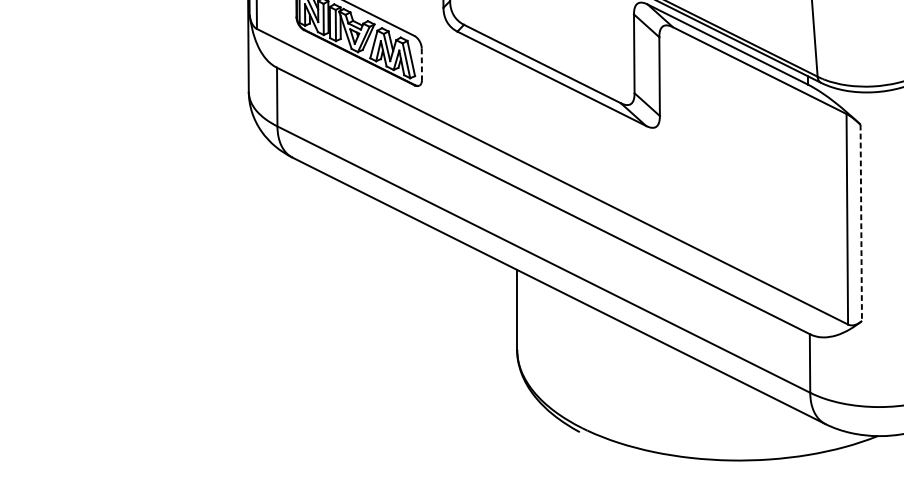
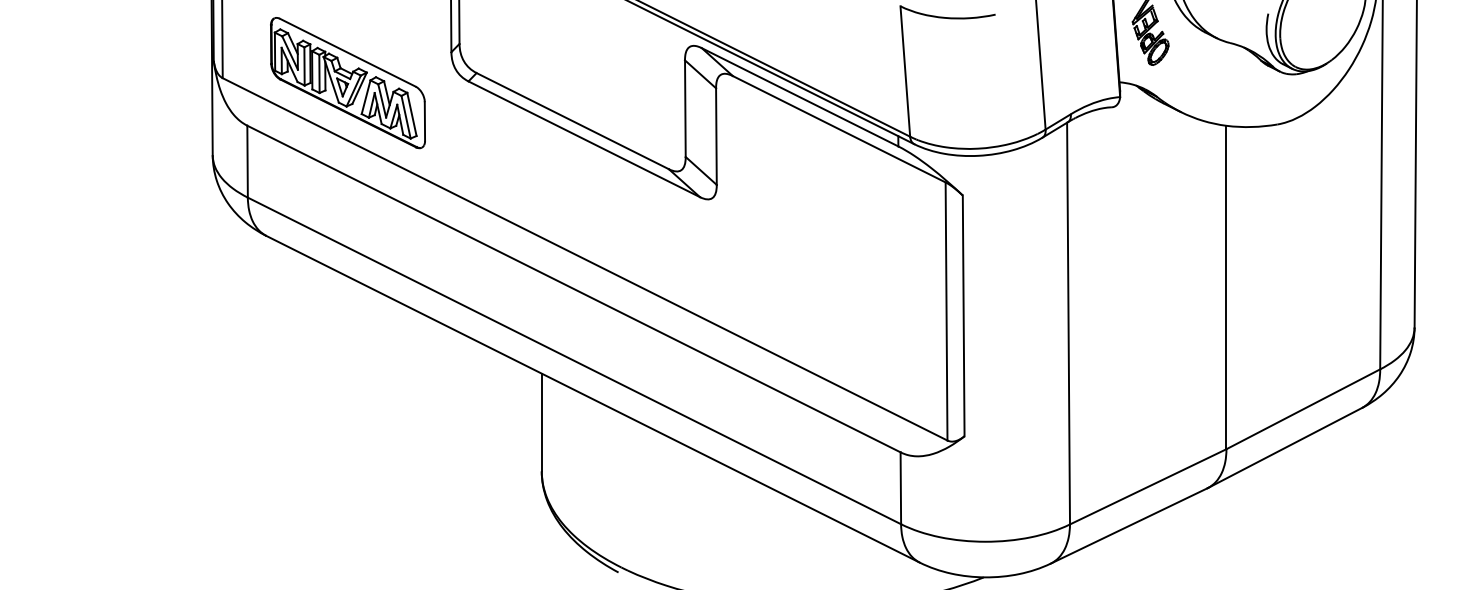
line: (421, 65) -> (424, 122), dashed -> solid
line: (861, 223) -> (963, 316), dashed -> solid

